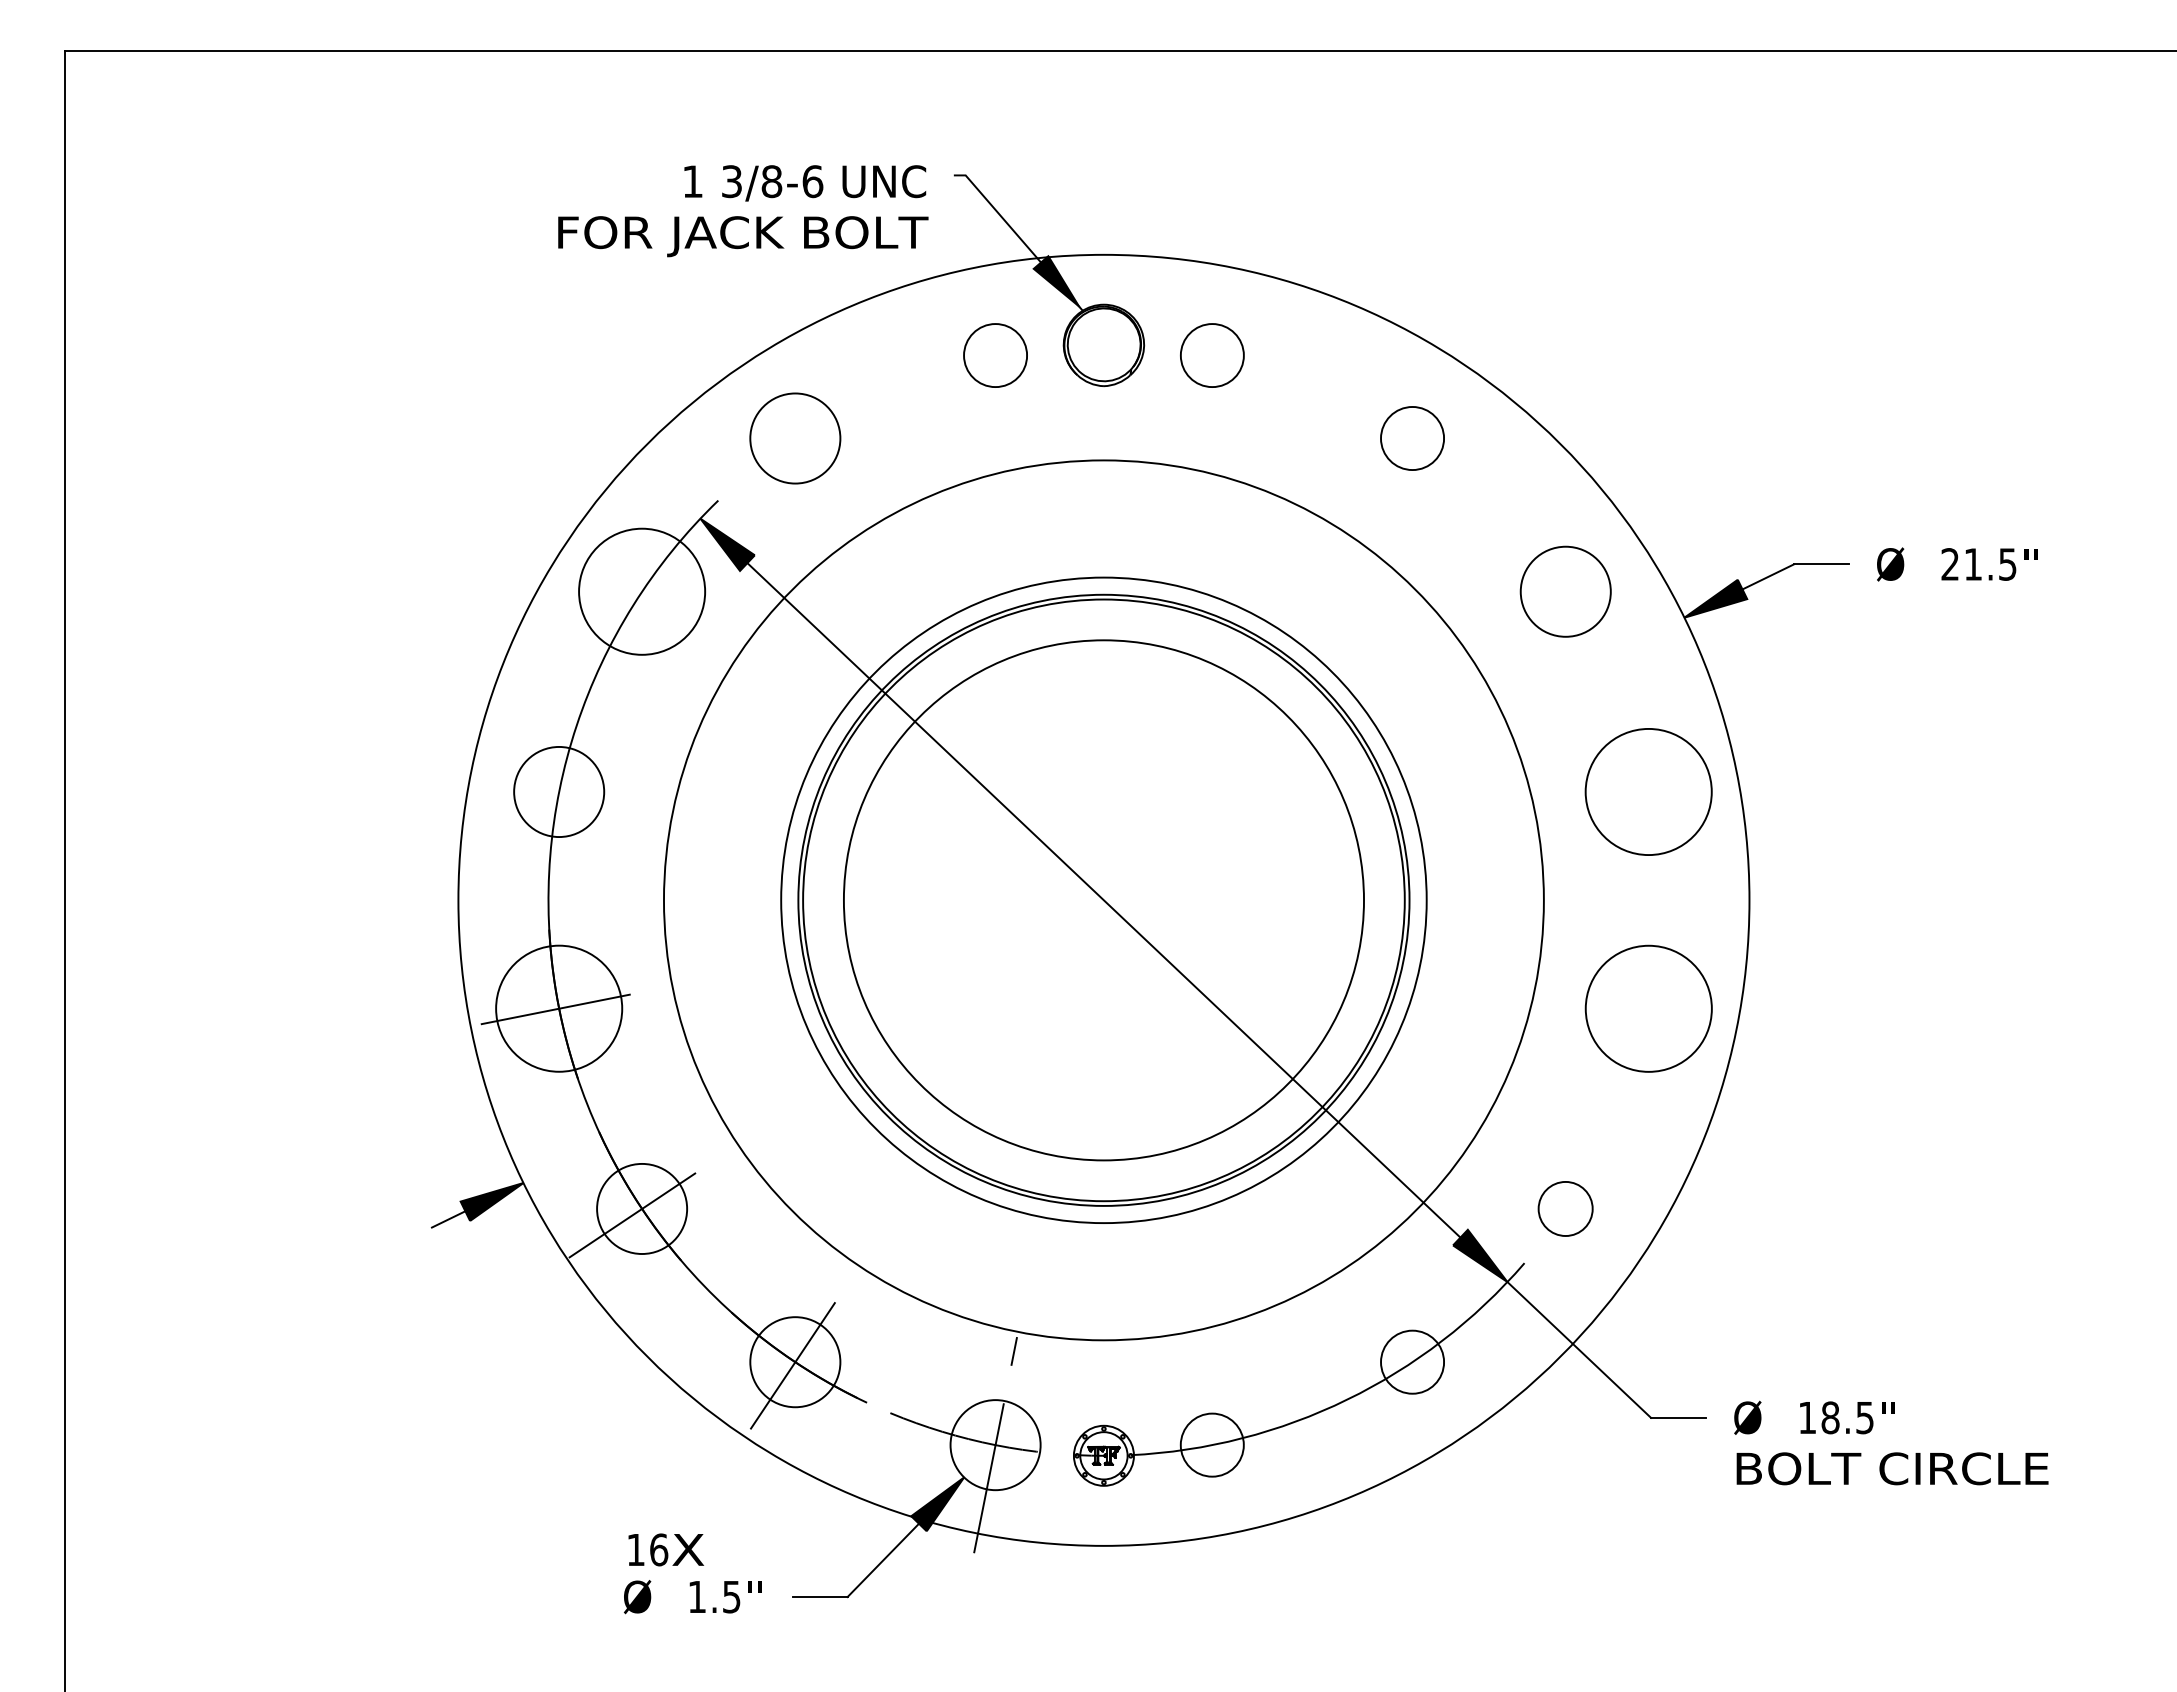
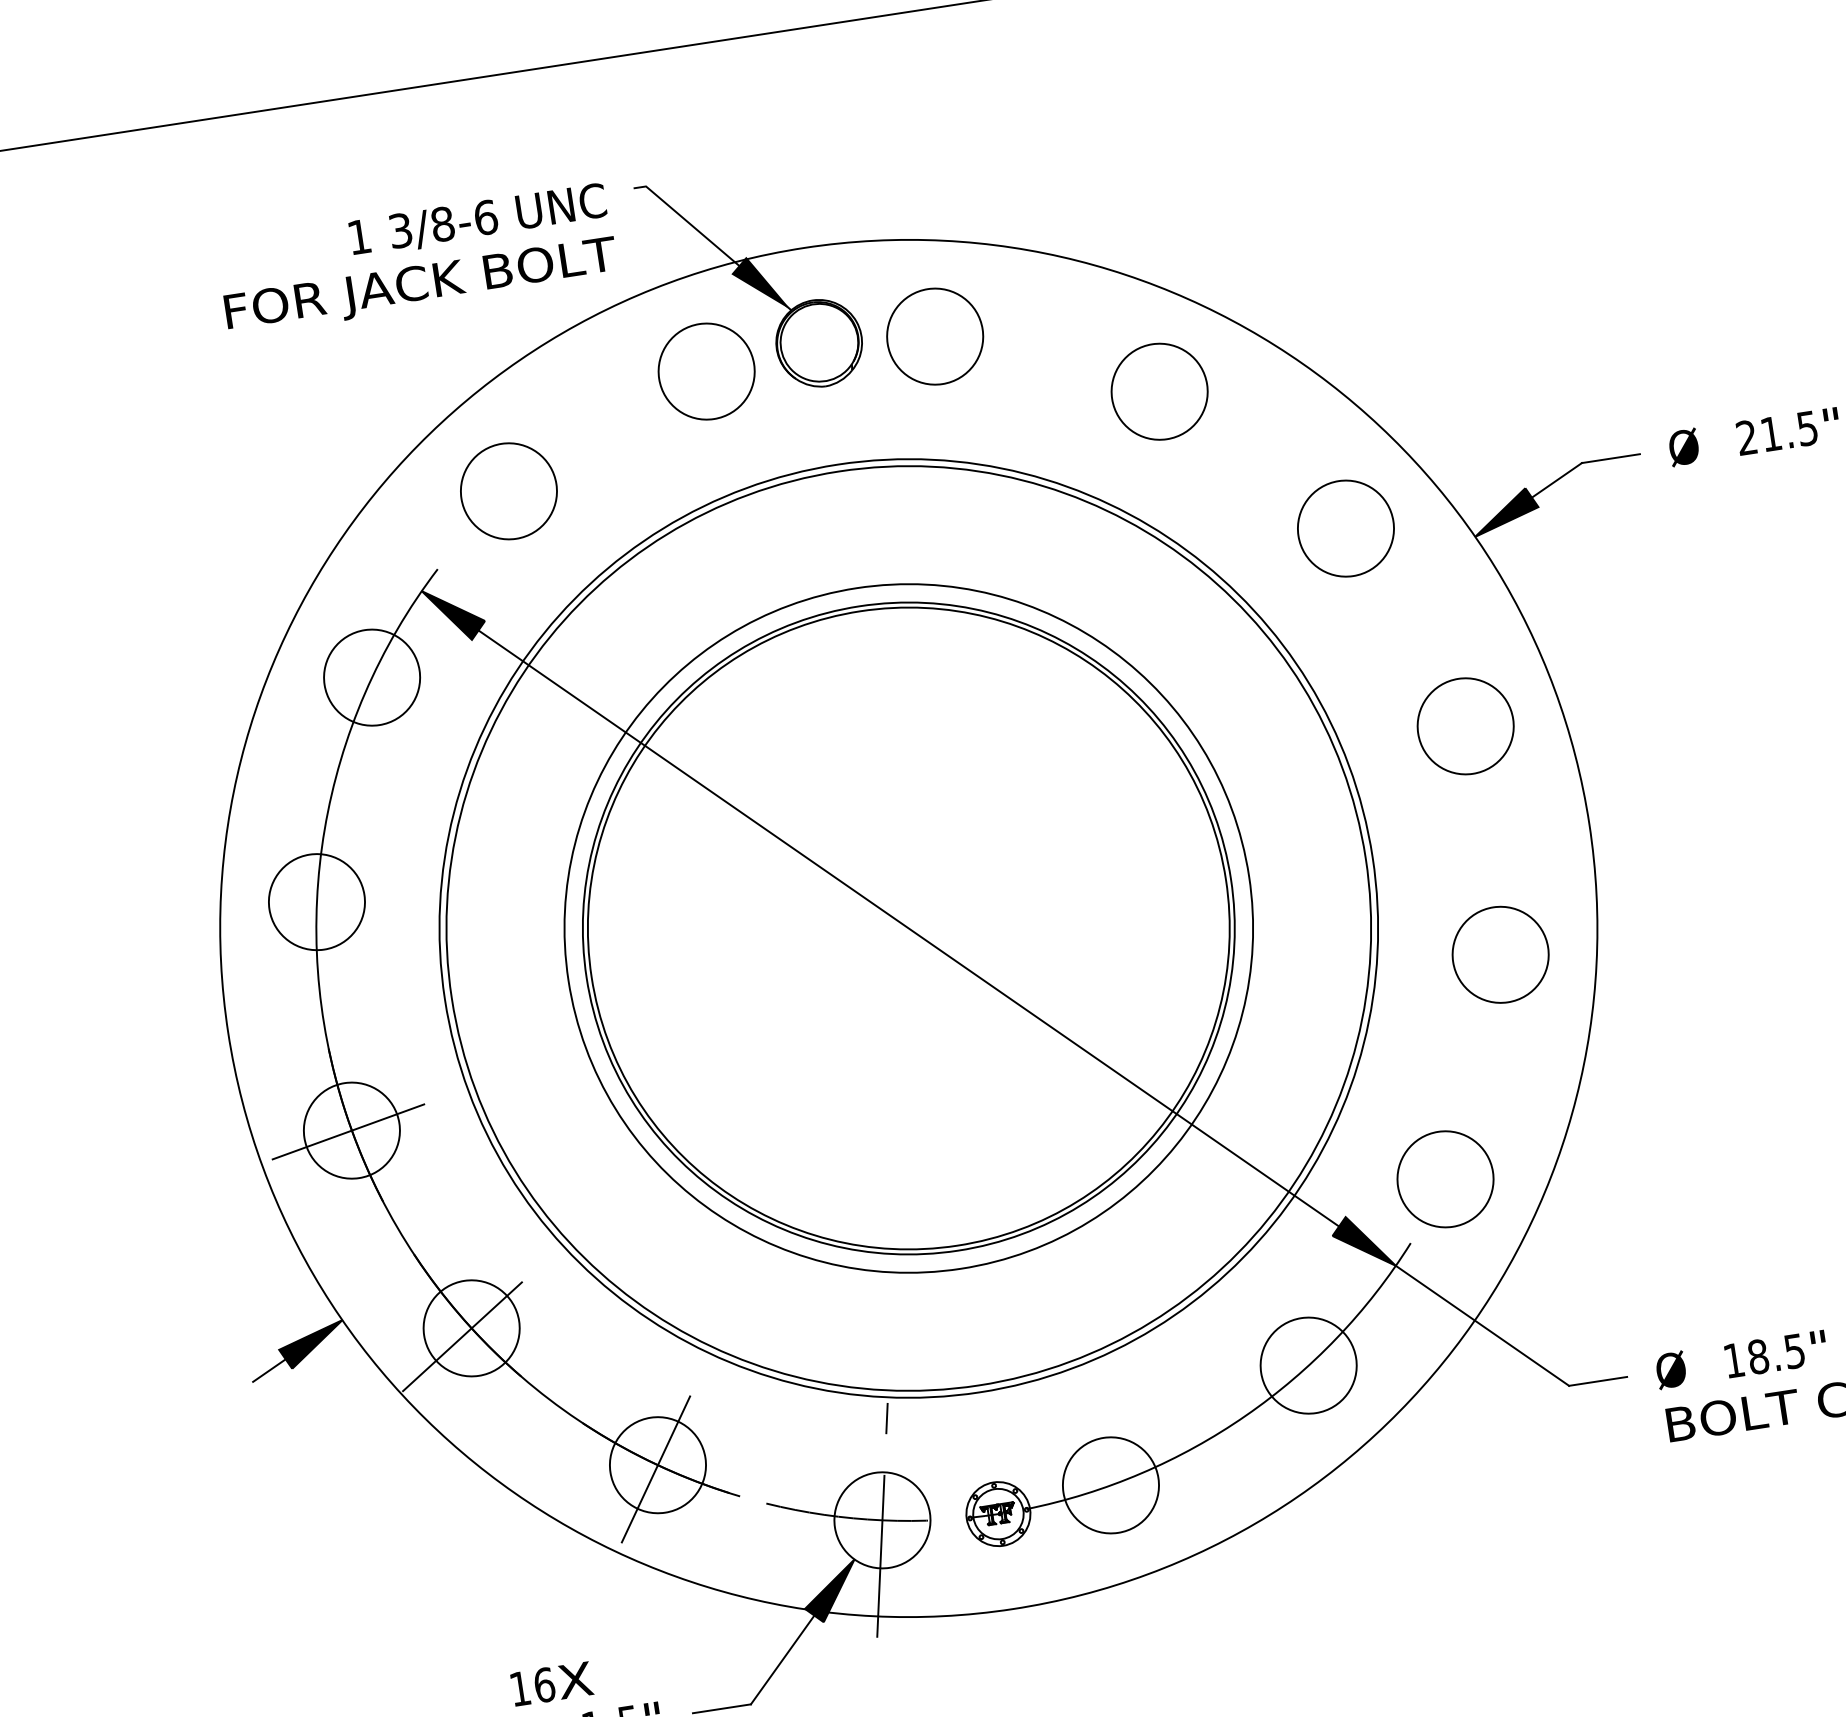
circle: (995, 355) -> (706, 371), size x1.43
circle: (1212, 355) -> (935, 336), size x1.43
circle: (1412, 438) -> (1159, 391), size x1.43
circle: (642, 591) -> (372, 677), size x0.71
circle: (1648, 791) -> (1465, 725), size x0.71
circle: (1103, 899) -> (908, 927), size x1.67
circle: (559, 1008) -> (352, 1130), size x0.71
circle: (1648, 1008) -> (1500, 954), size x0.71
circle: (1565, 1208) -> (1445, 1178), size x1.67
circle: (1412, 1362) -> (1308, 1365), size x1.43
circle: (1212, 1445) -> (1111, 1485), size x1.43

